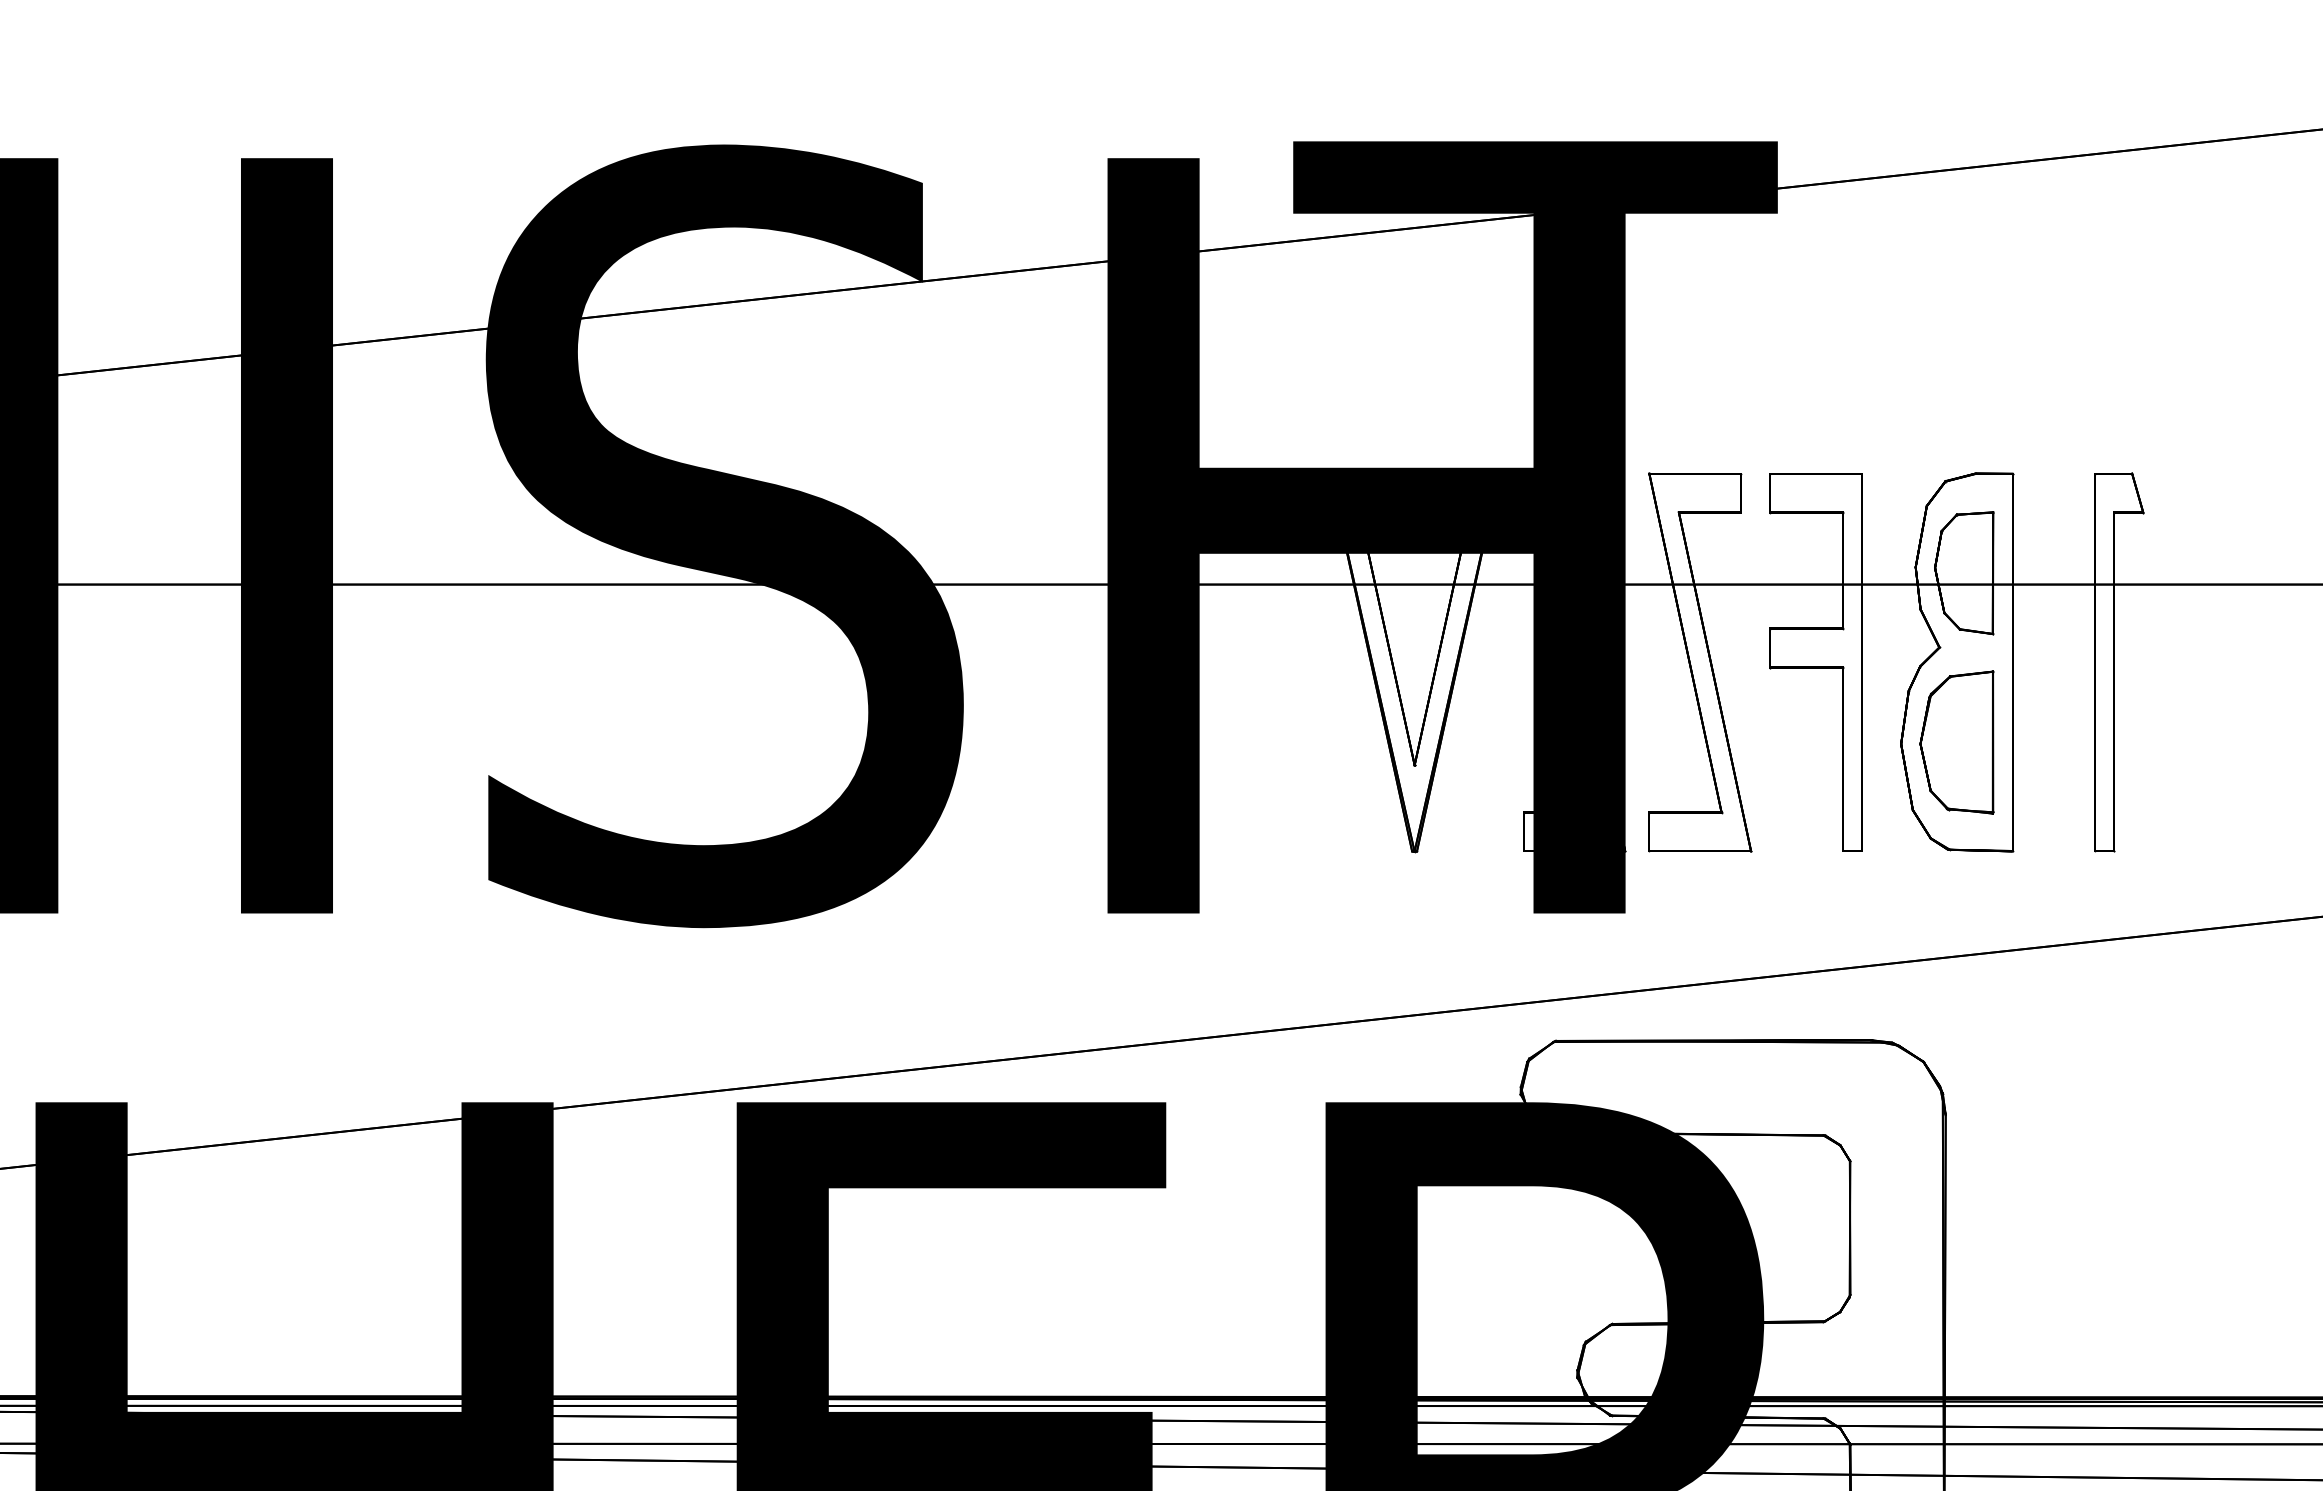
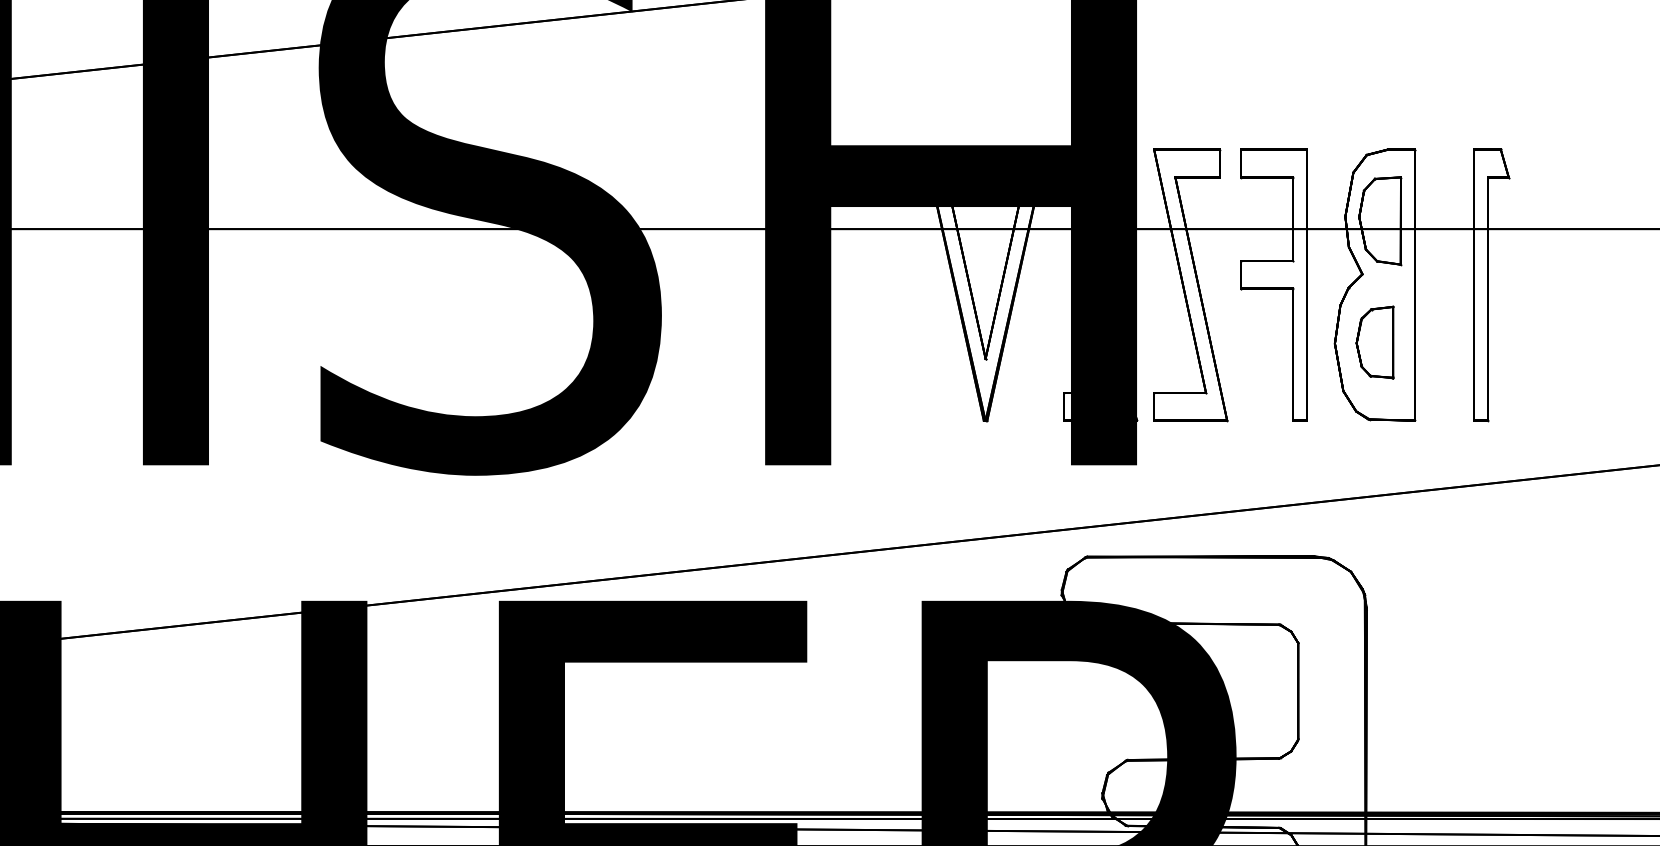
part: (1956, 742) -> (1374, 342), size x0.7

